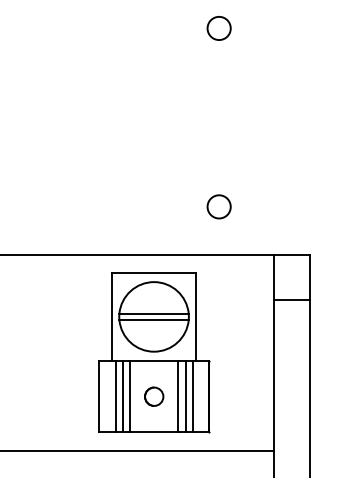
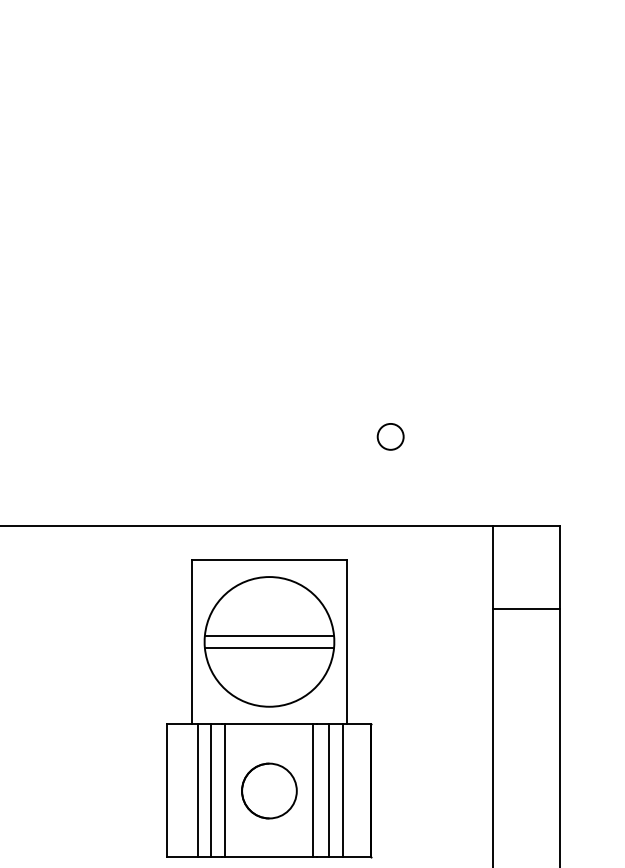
circle: (218, 28) -> (389, 104), removed
circle: (218, 206) -> (389, 436), size x0.6
part: (154, 396) -> (270, 790), size x1.6

